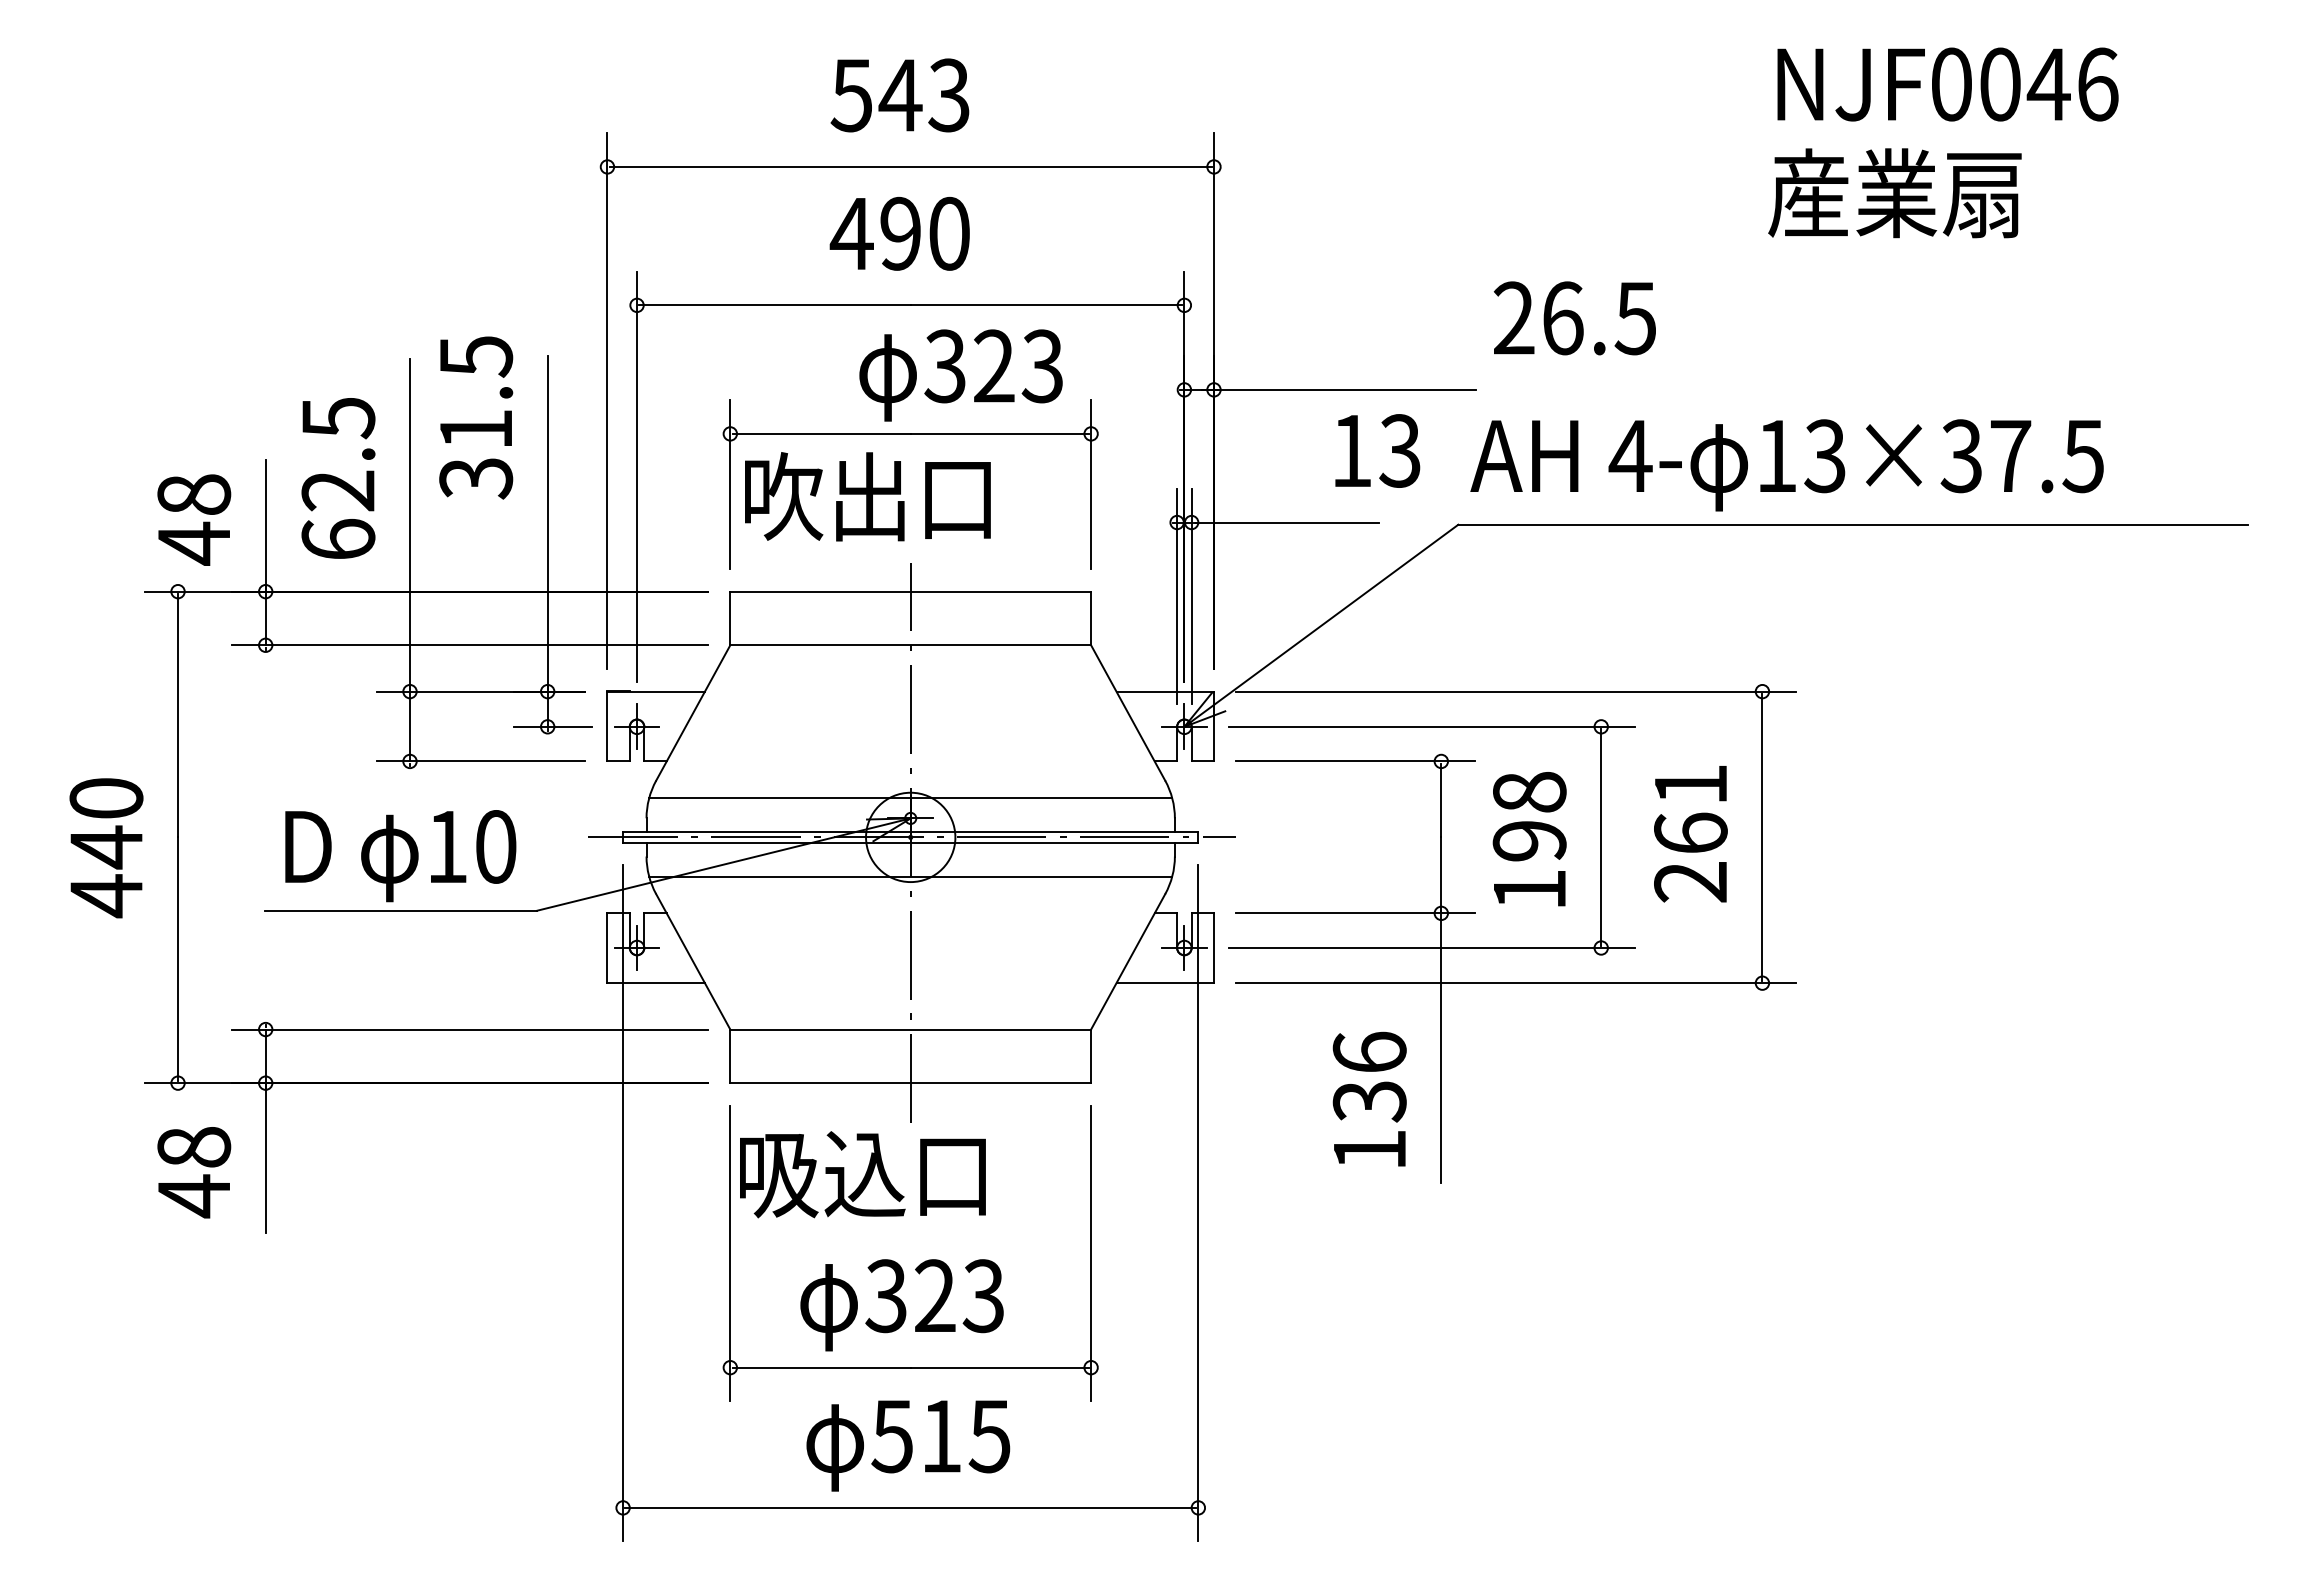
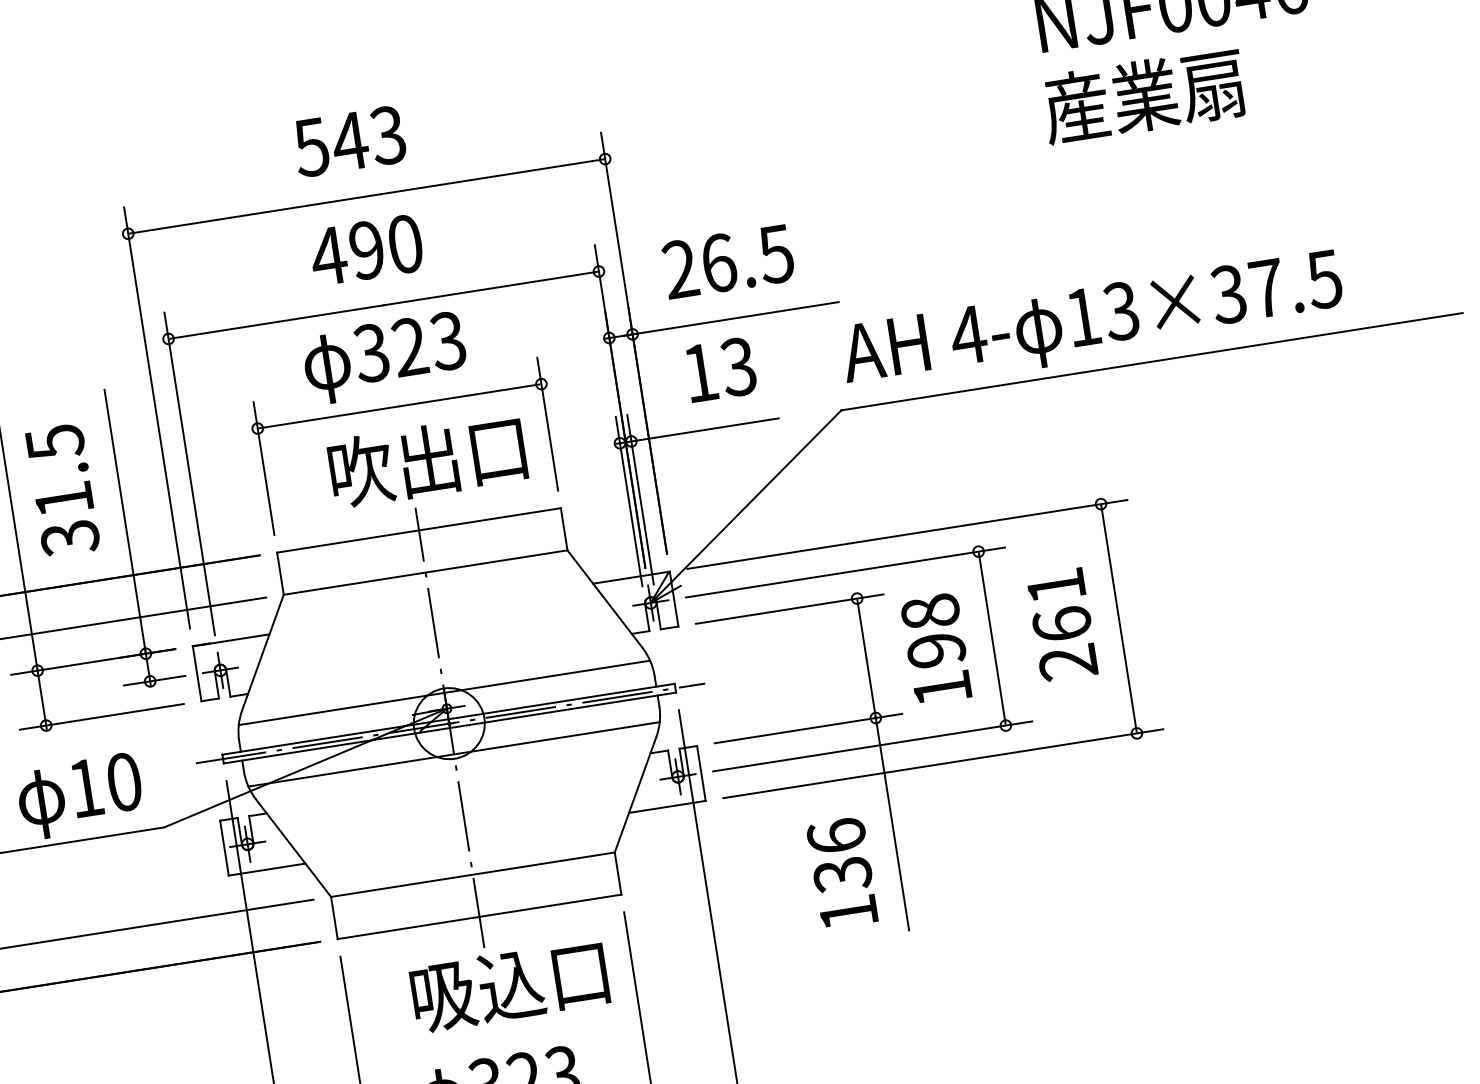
text: (1574, 318) -> (728, 261), moved
text: (960, 375) -> (384, 358), moved
text: (476, 417) -> (62, 490), moved
text: (1377, 450) -> (720, 369), moved
text: (867, 496) -> (427, 460), moved
text: (862, 1174) -> (509, 985), moved

